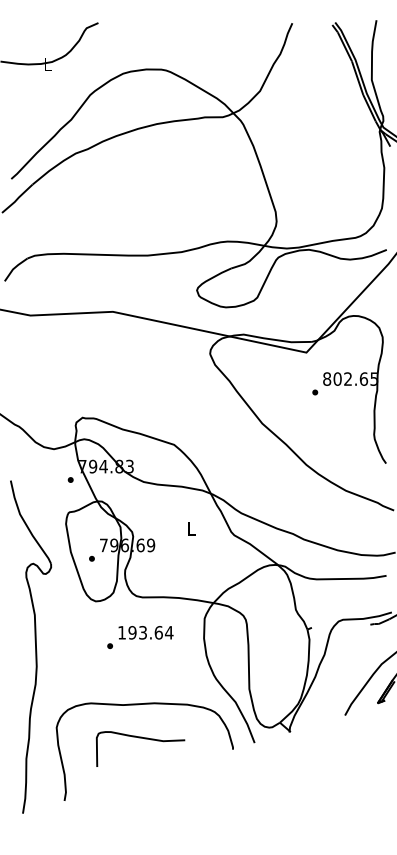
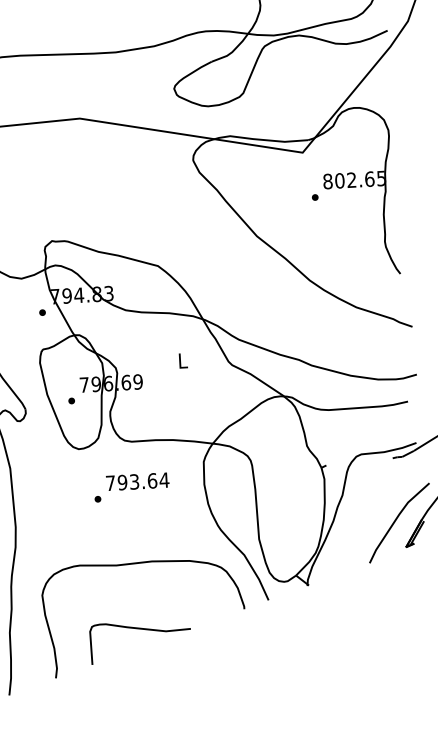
text: (121, 632) -> (110, 482), 193.64 -> 793.64
curve: (144, 739) -> (144, 630), moved

